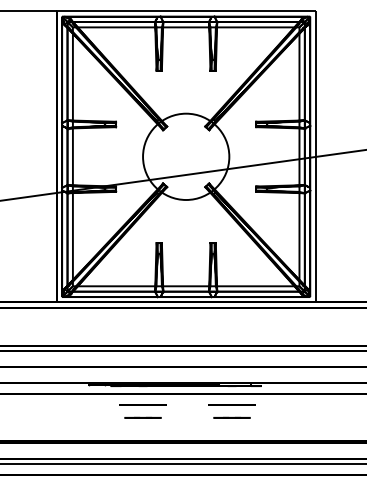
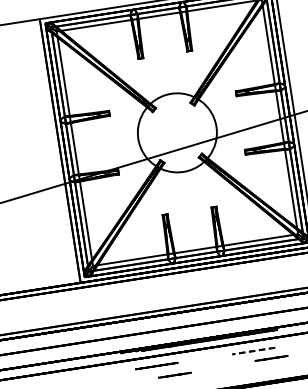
circle: (142, 404) -> (156, 365), moved
circle: (231, 404) -> (253, 350), solid -> dashed
line: (231, 417) -> (270, 358), moved

